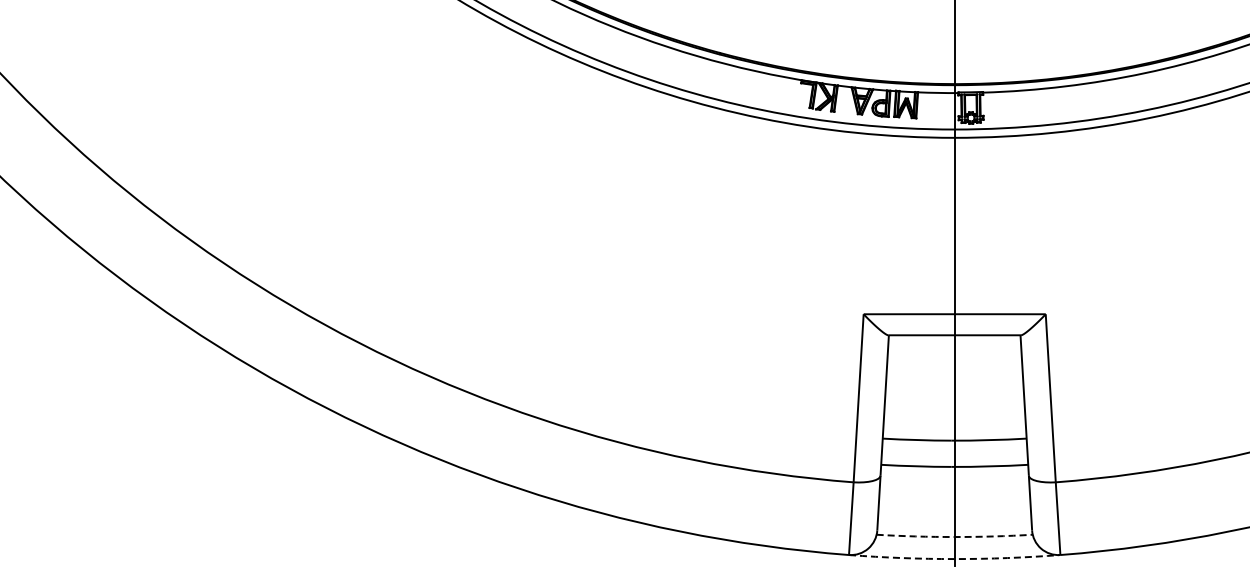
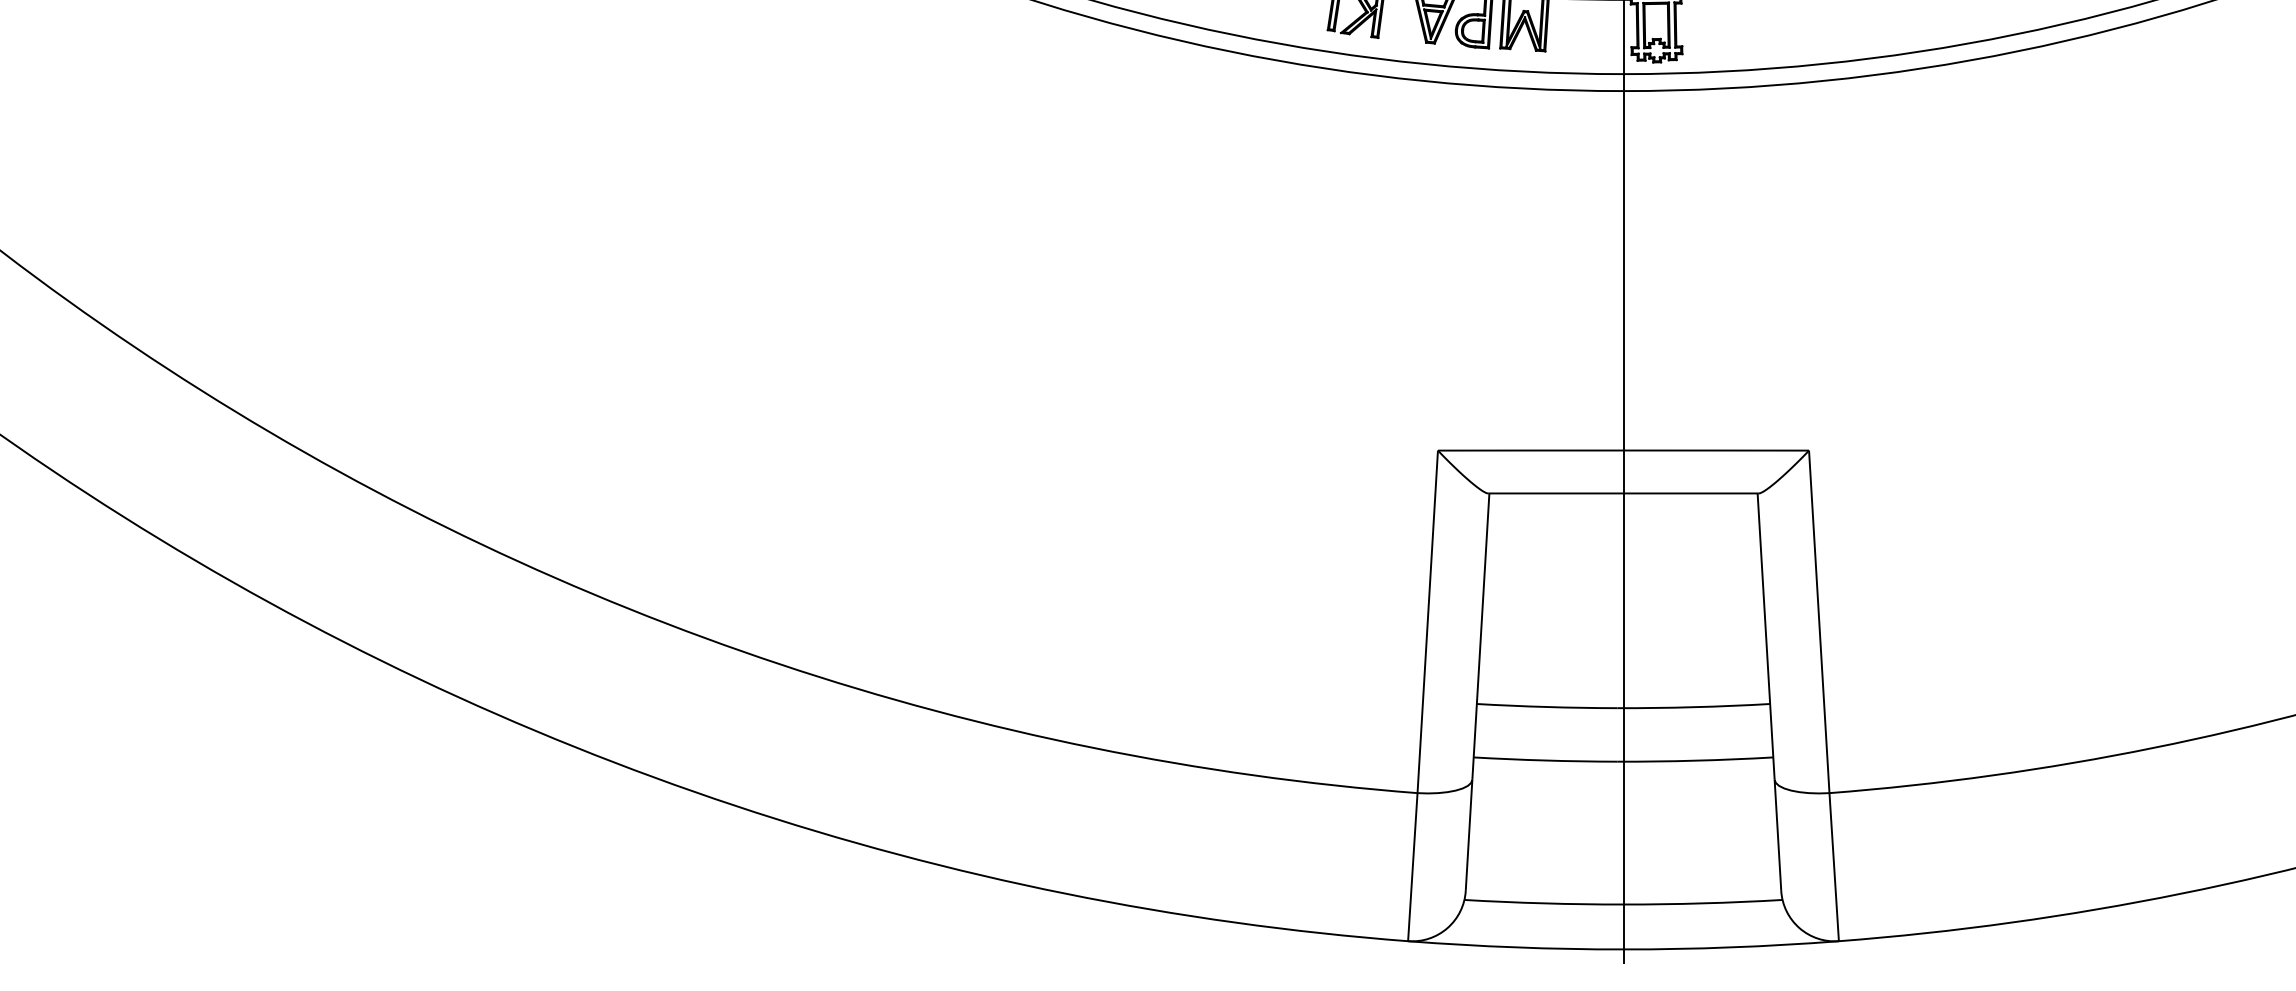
arc: (954, 537) -> (1623, 905), dashed -> solid
arc: (954, 559) -> (1623, 950), dashed -> solid

